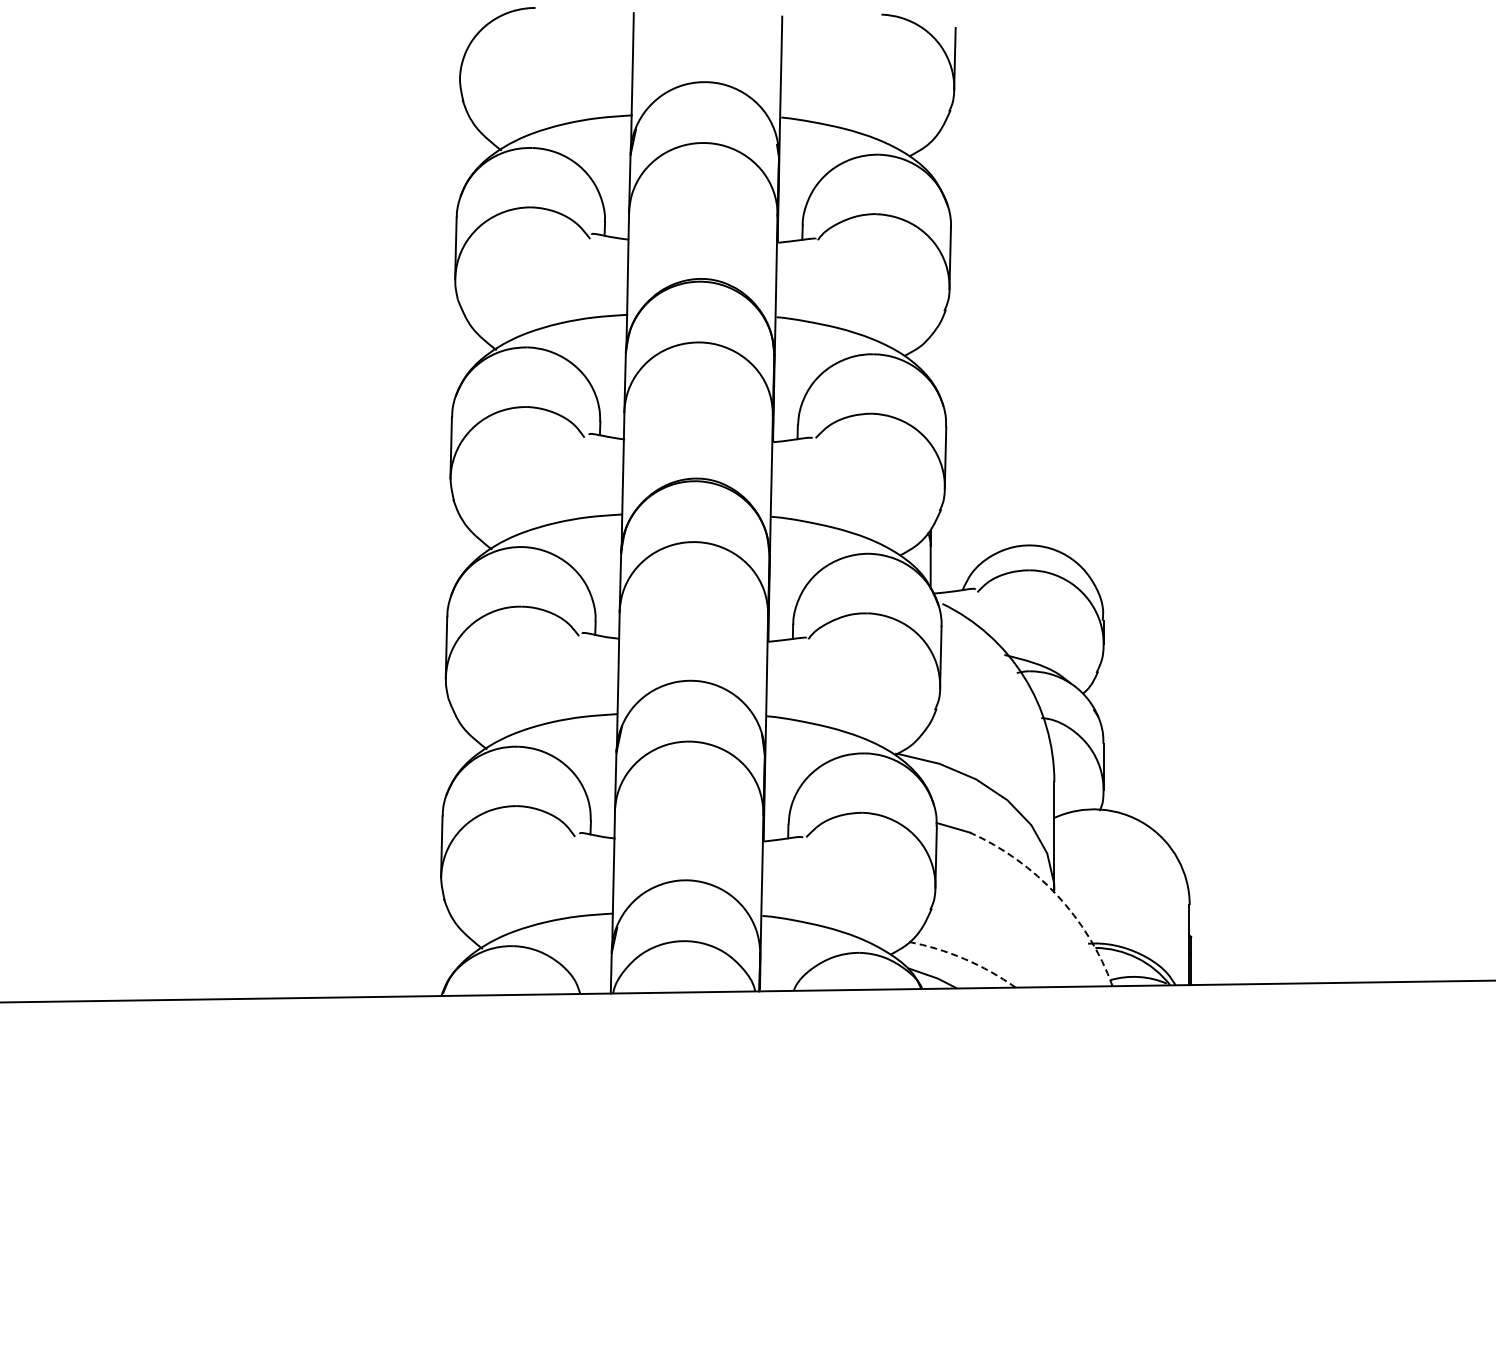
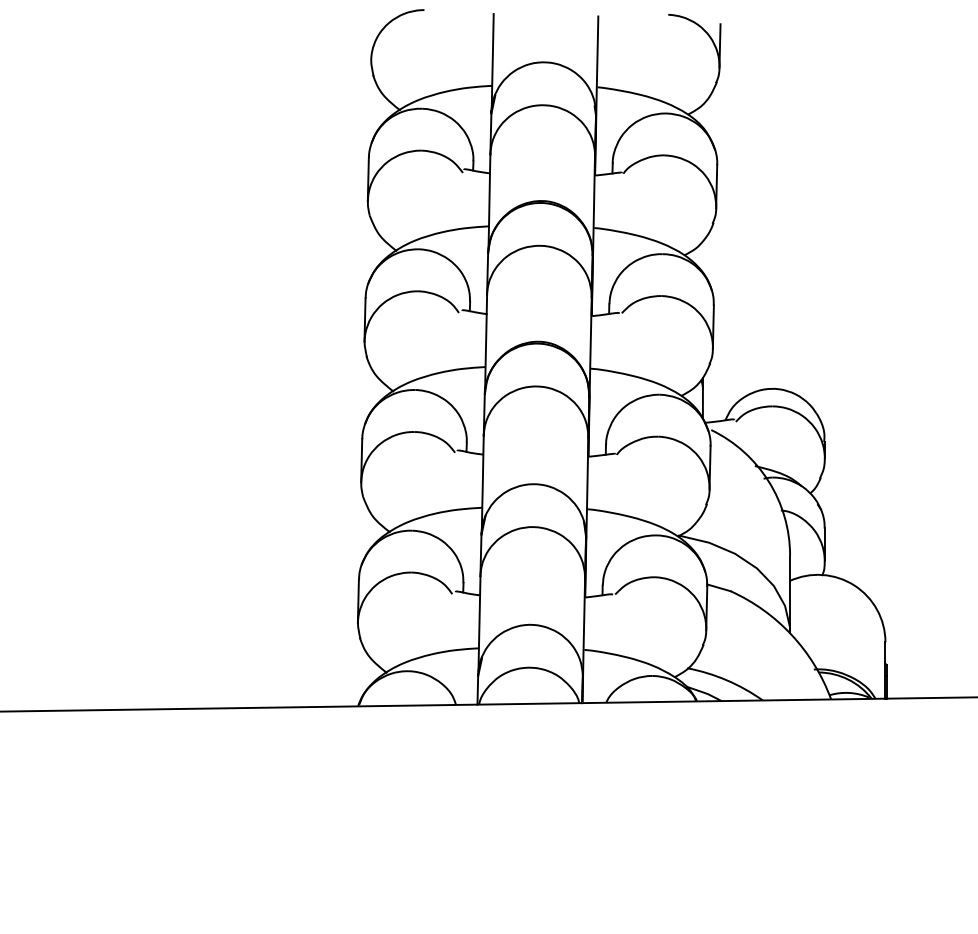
arc: (1056, 894) -> (791, 634), dashed -> solid
arc: (964, 958) -> (726, 679), dashed -> solid

